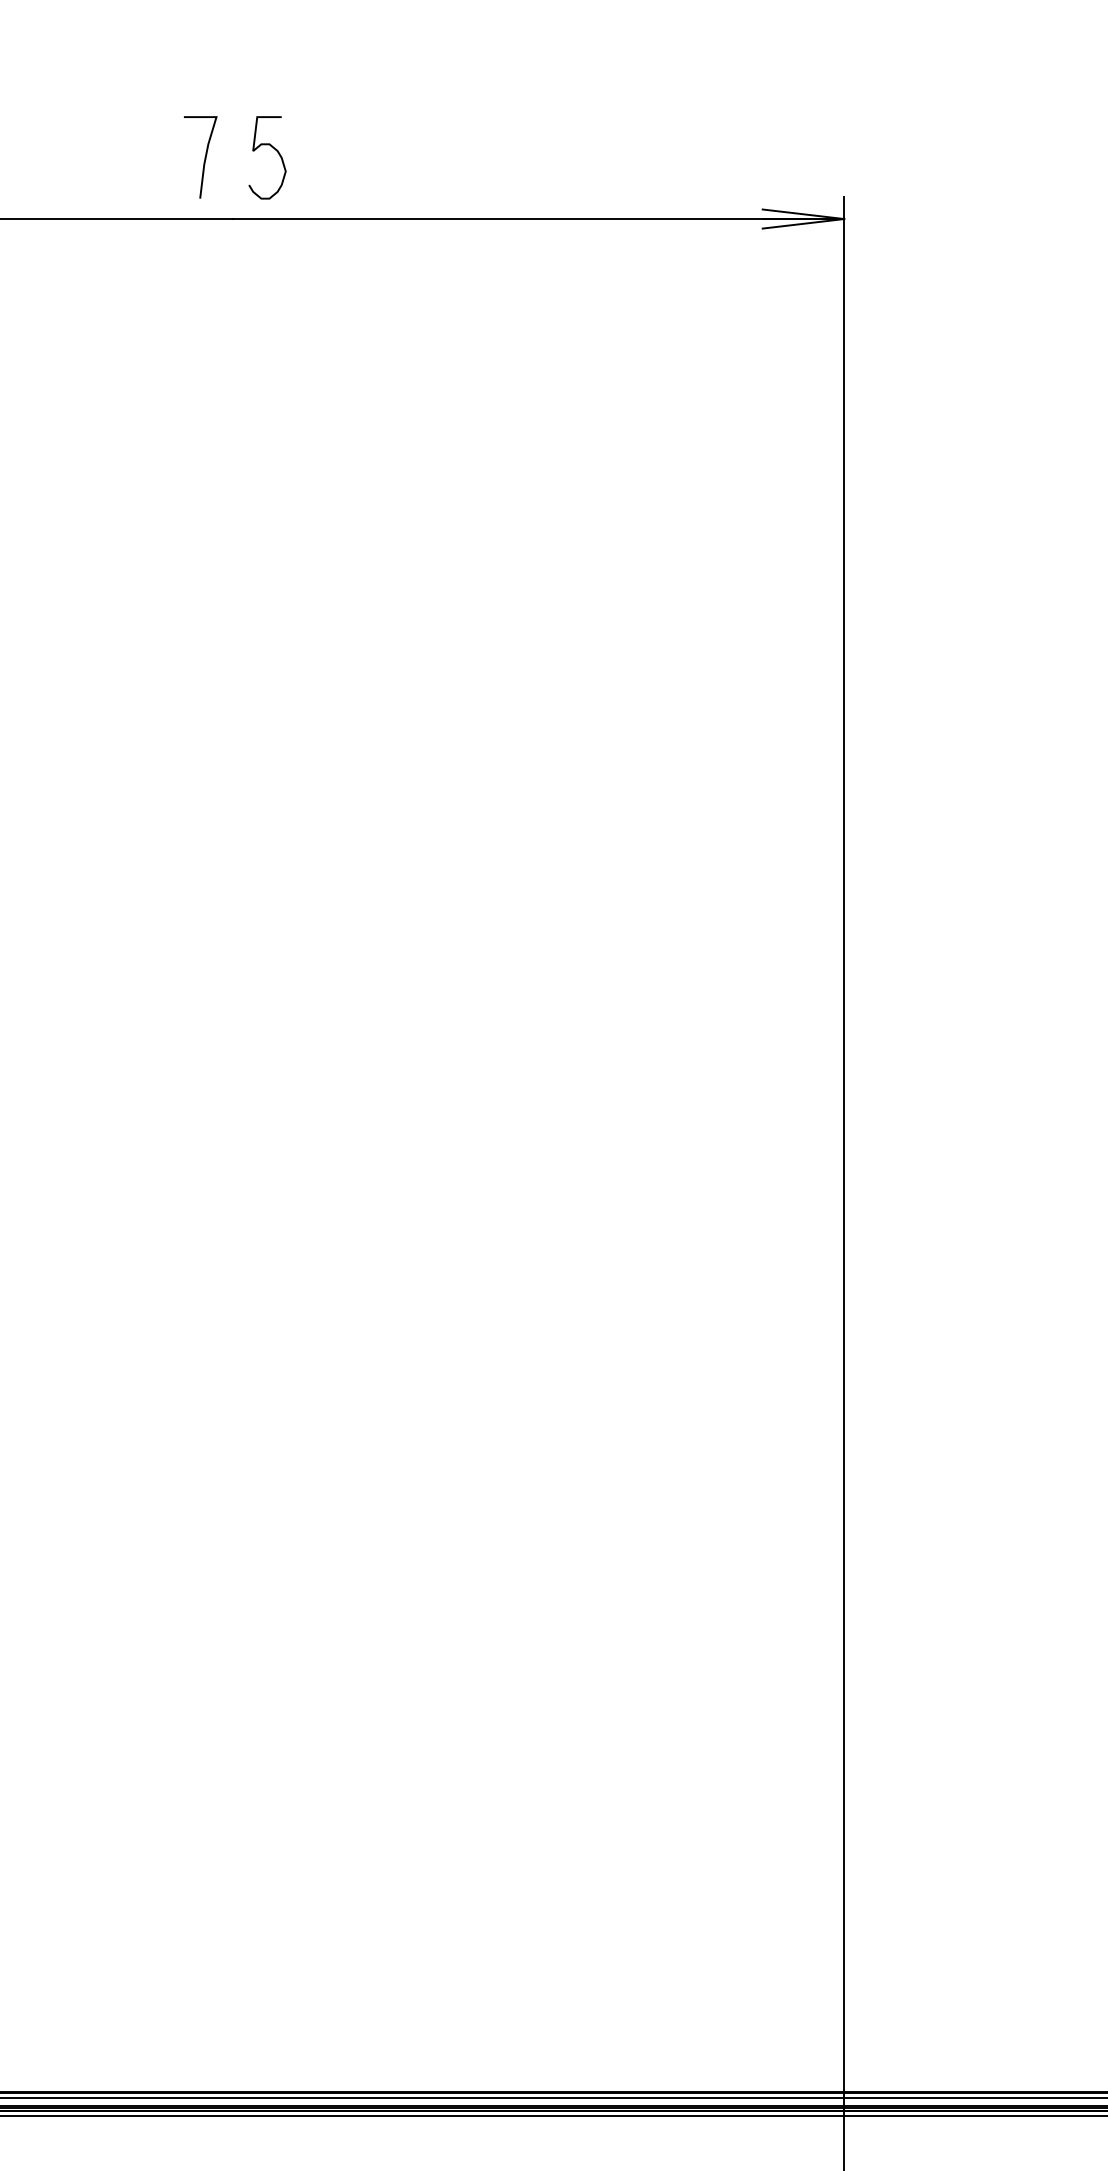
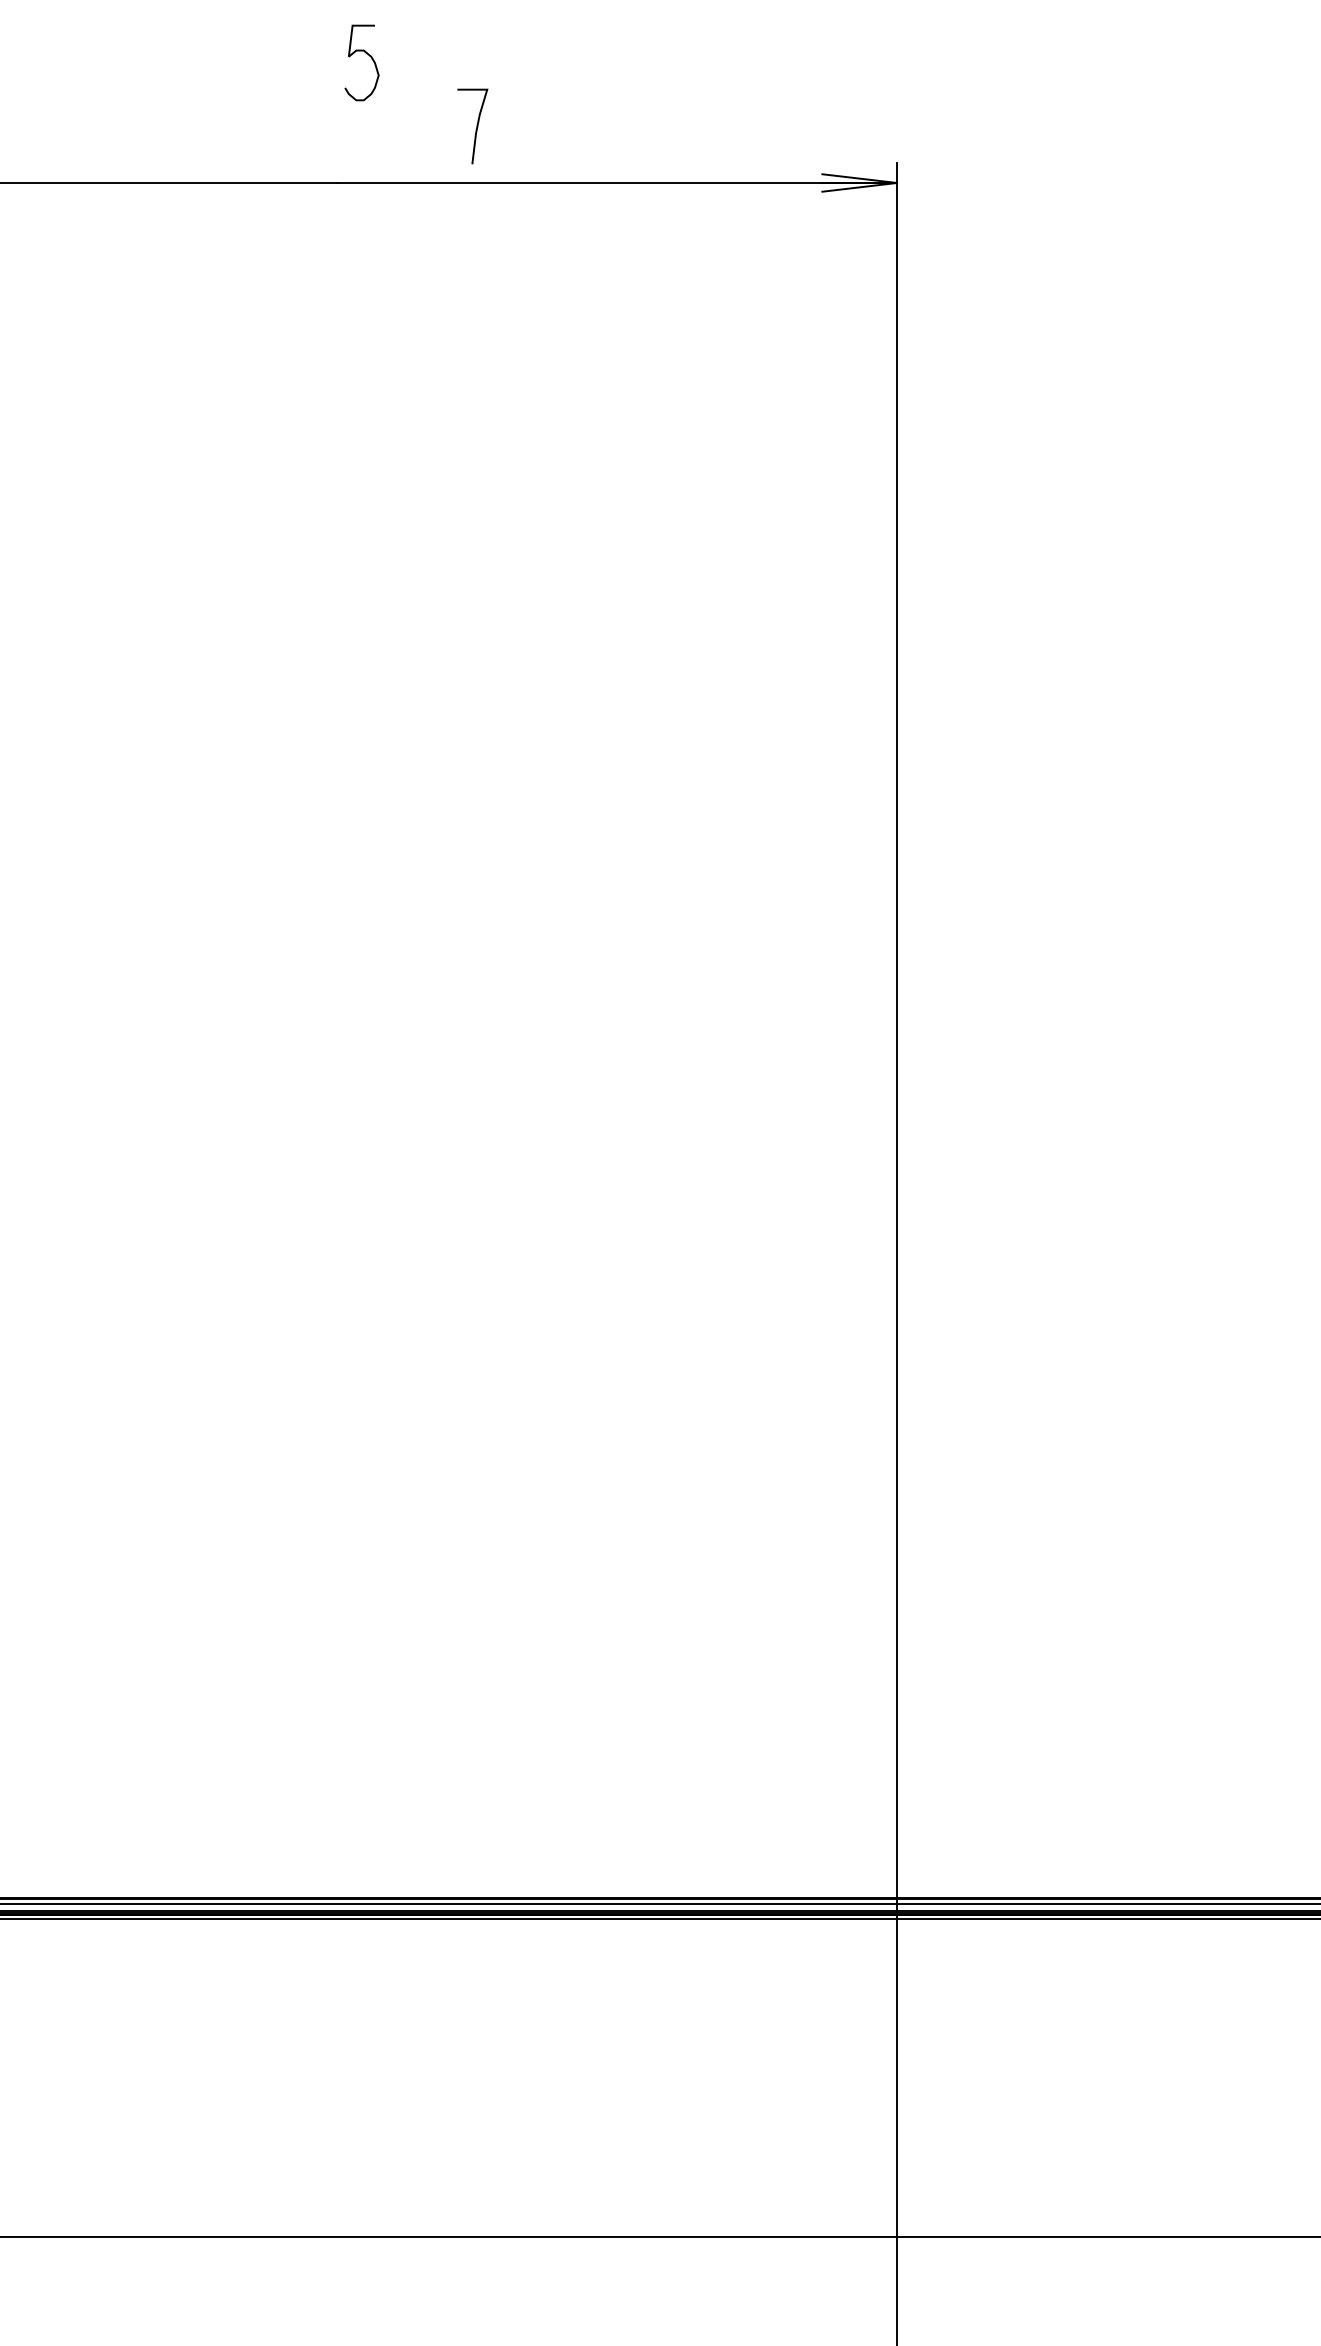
curve: (272, 148) -> (366, 54), moved
curve: (204, 157) -> (476, 126), moved

